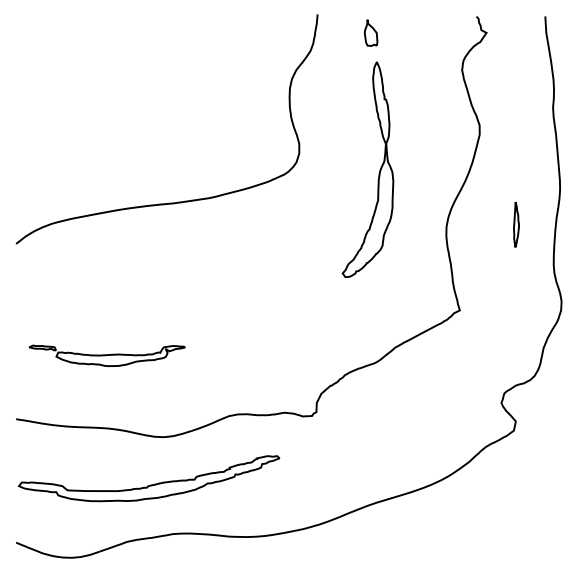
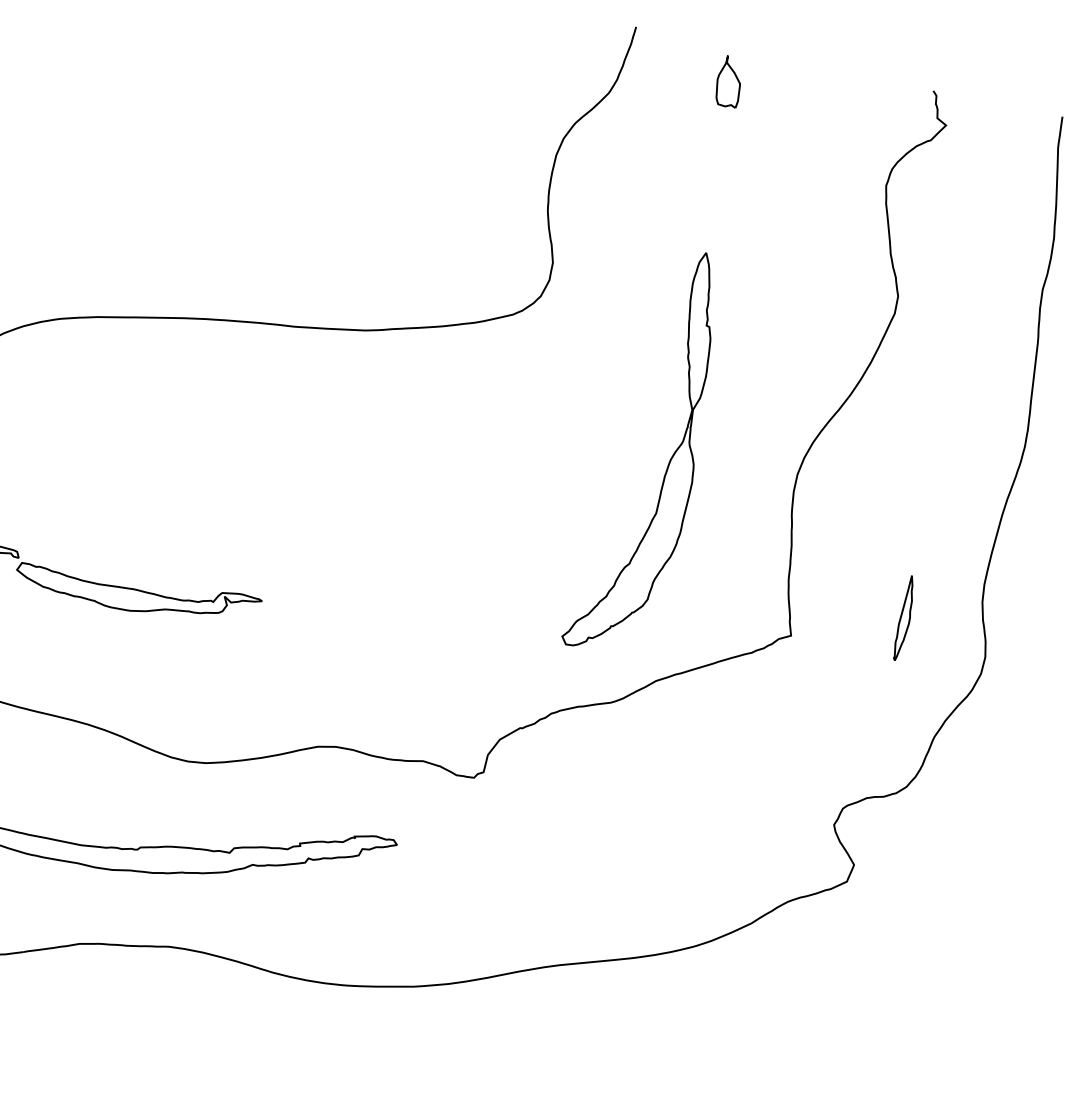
part: (378, 173) -> (667, 462), moved
part: (516, 224) -> (905, 617), moved

